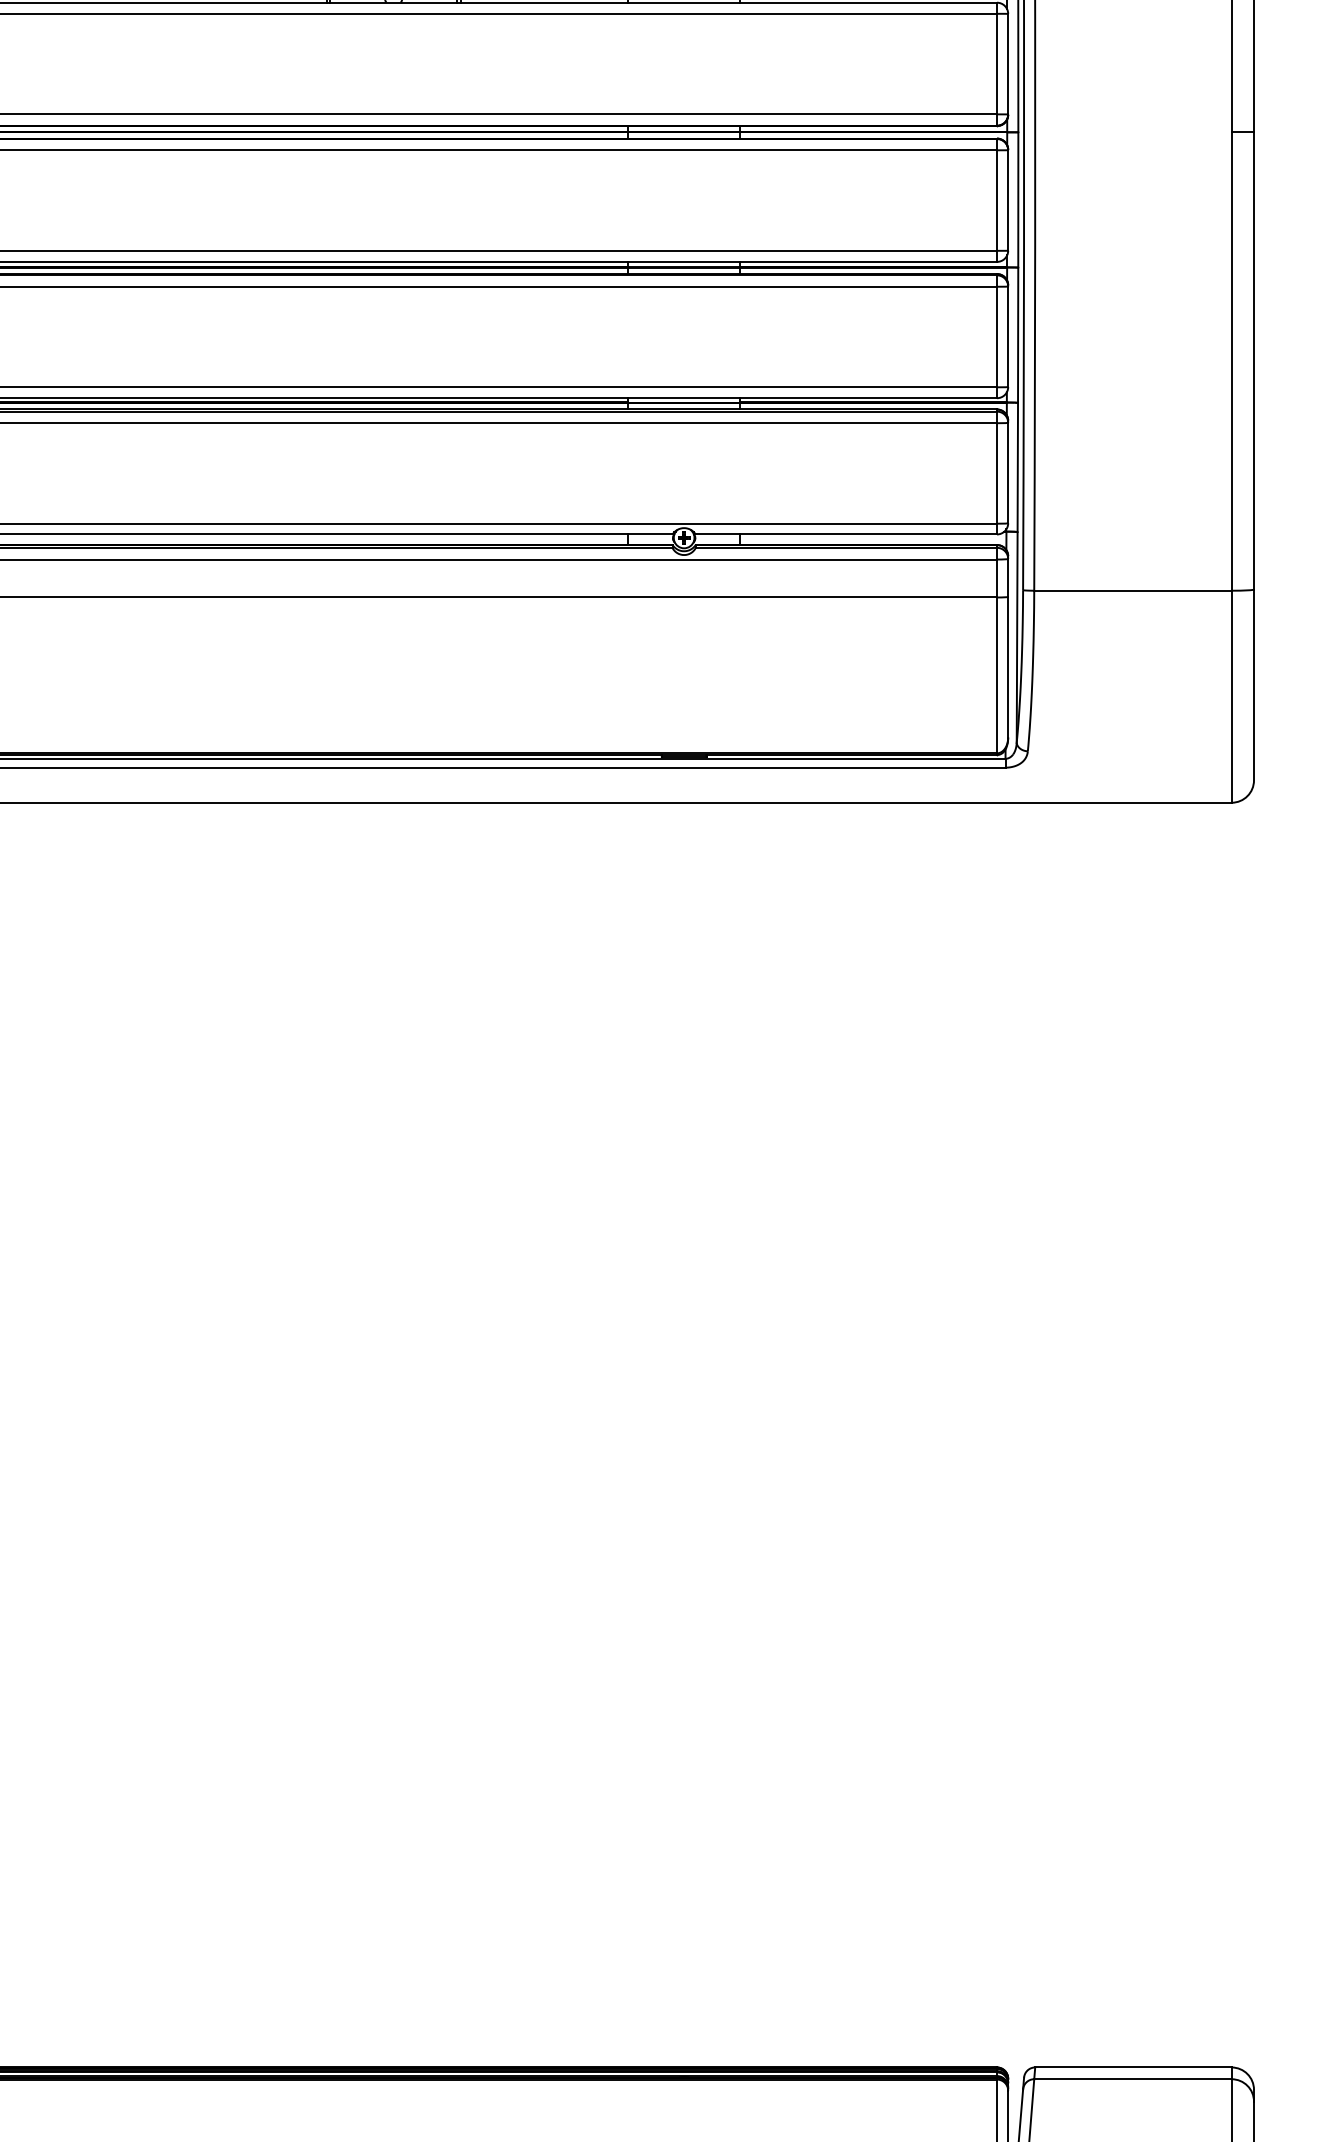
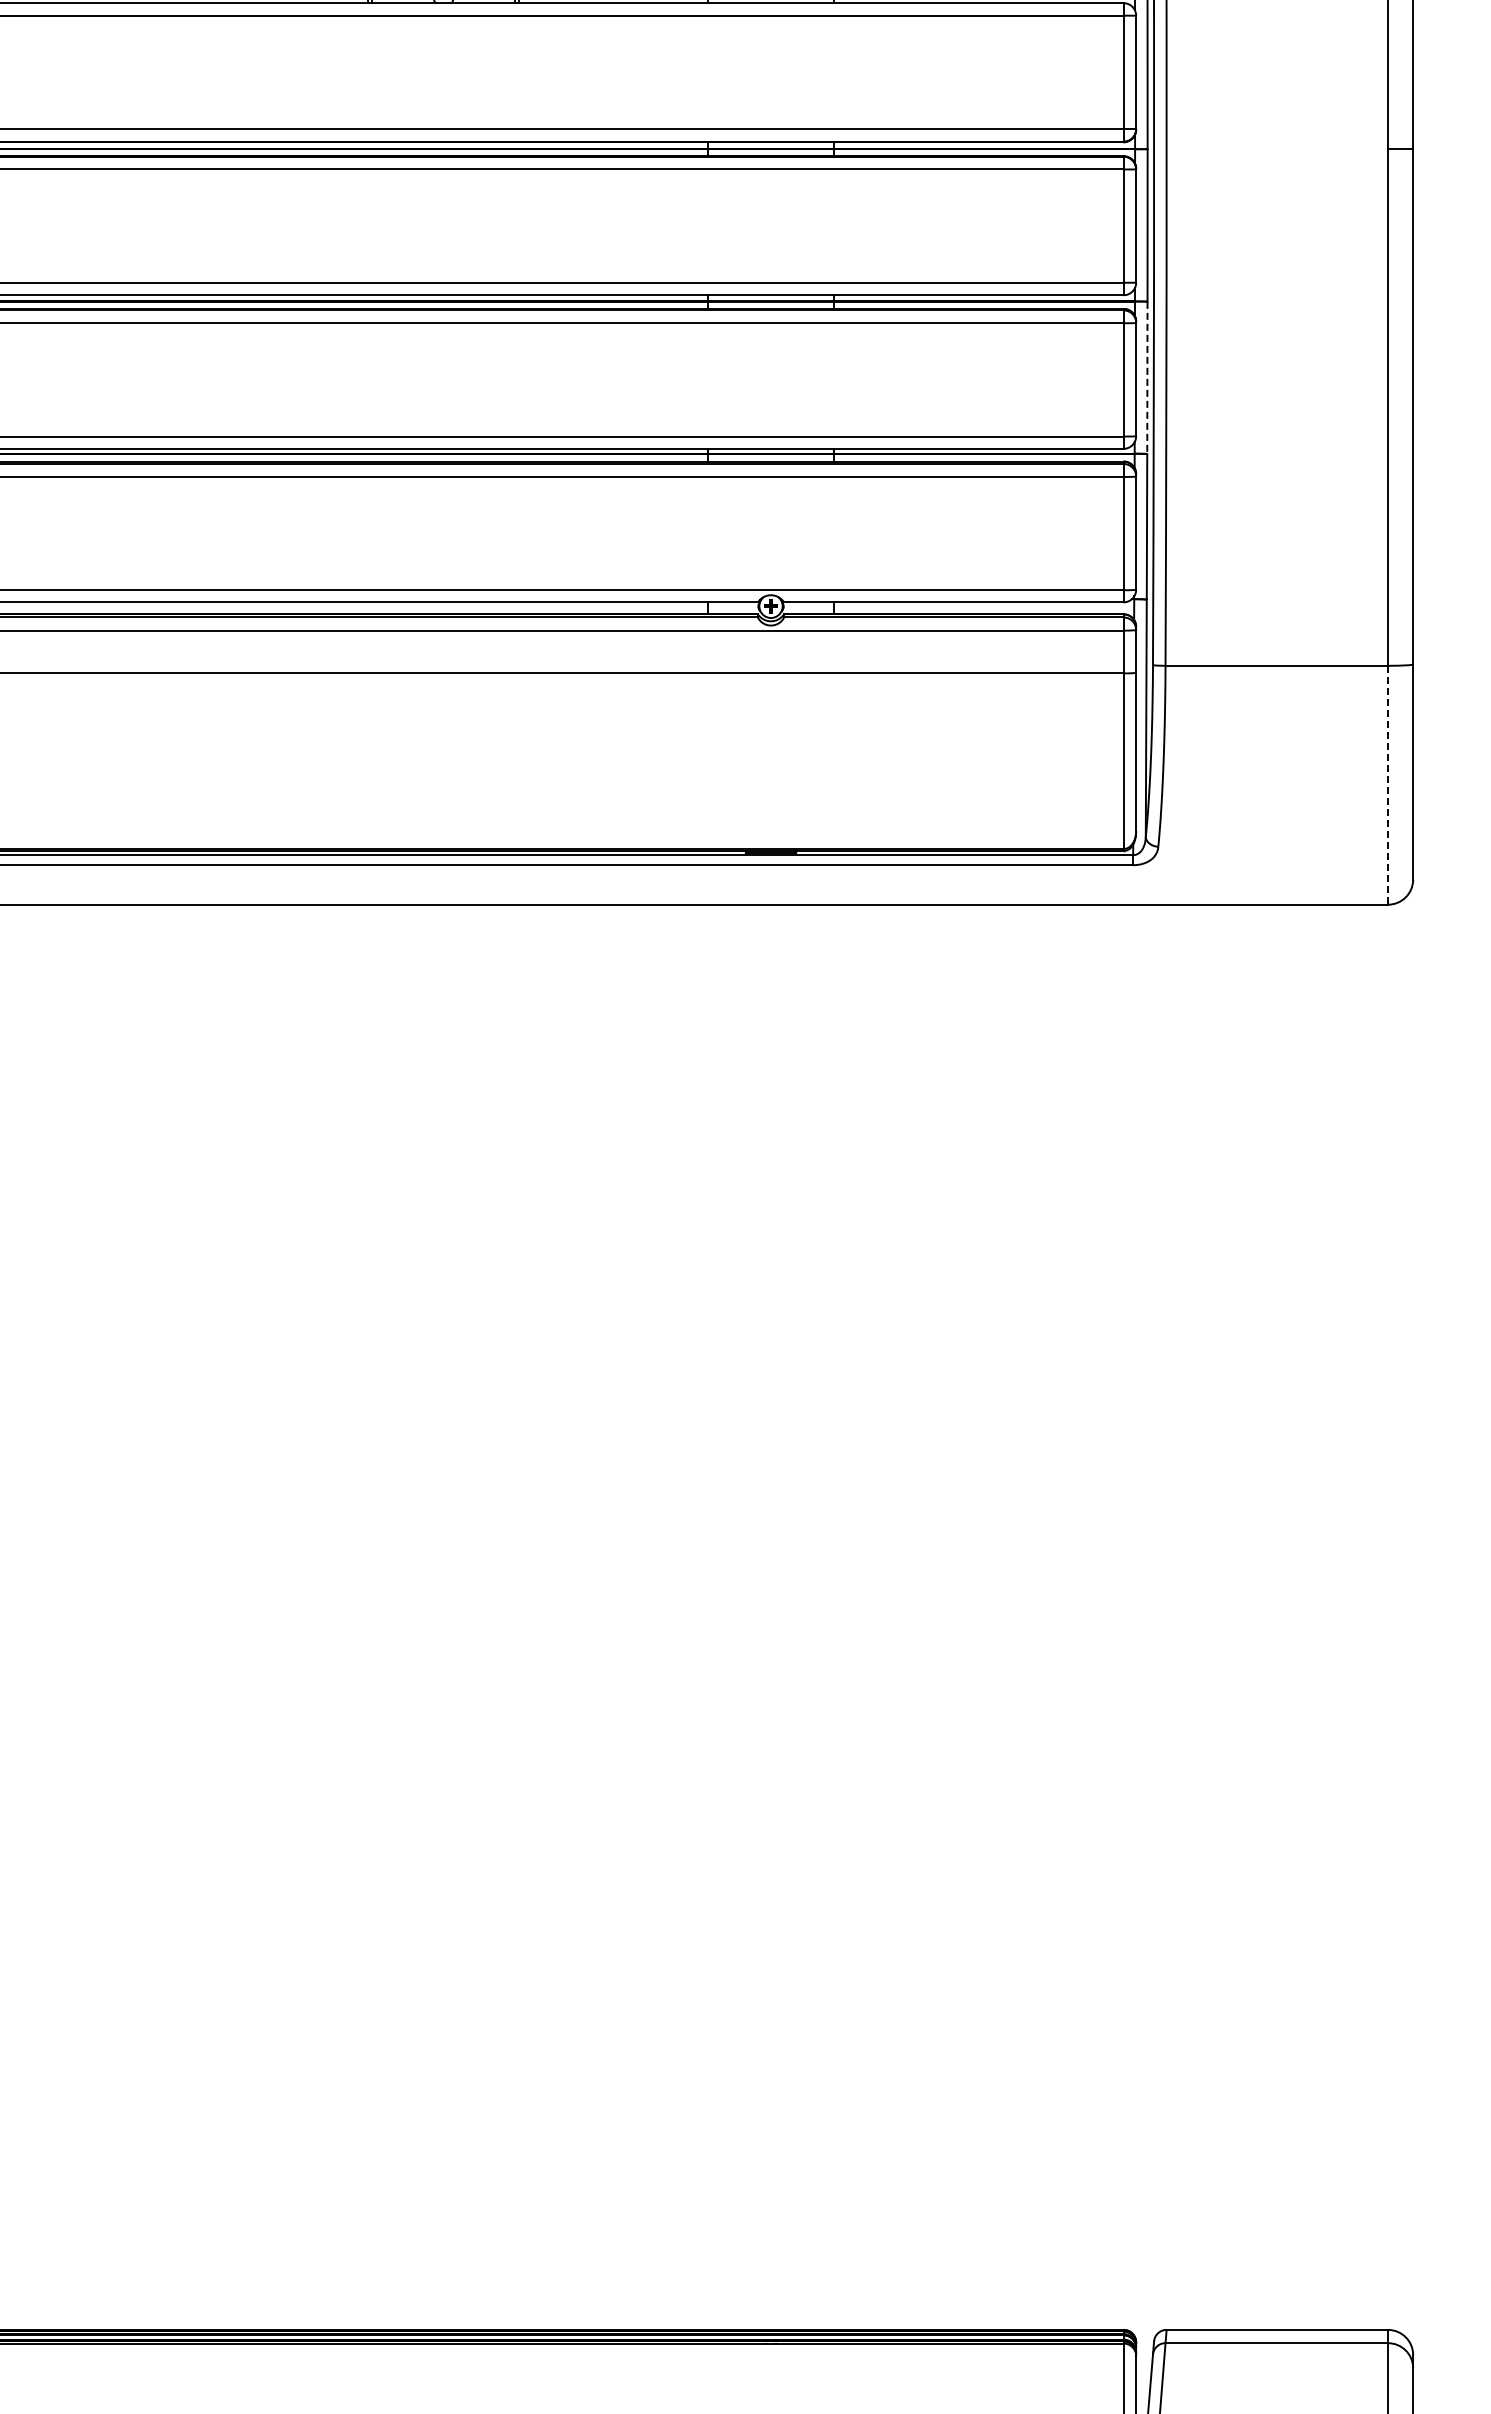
line: (1018, 335) -> (1147, 378), solid -> dashed
line: (1232, 696) -> (1388, 785), solid -> dashed

